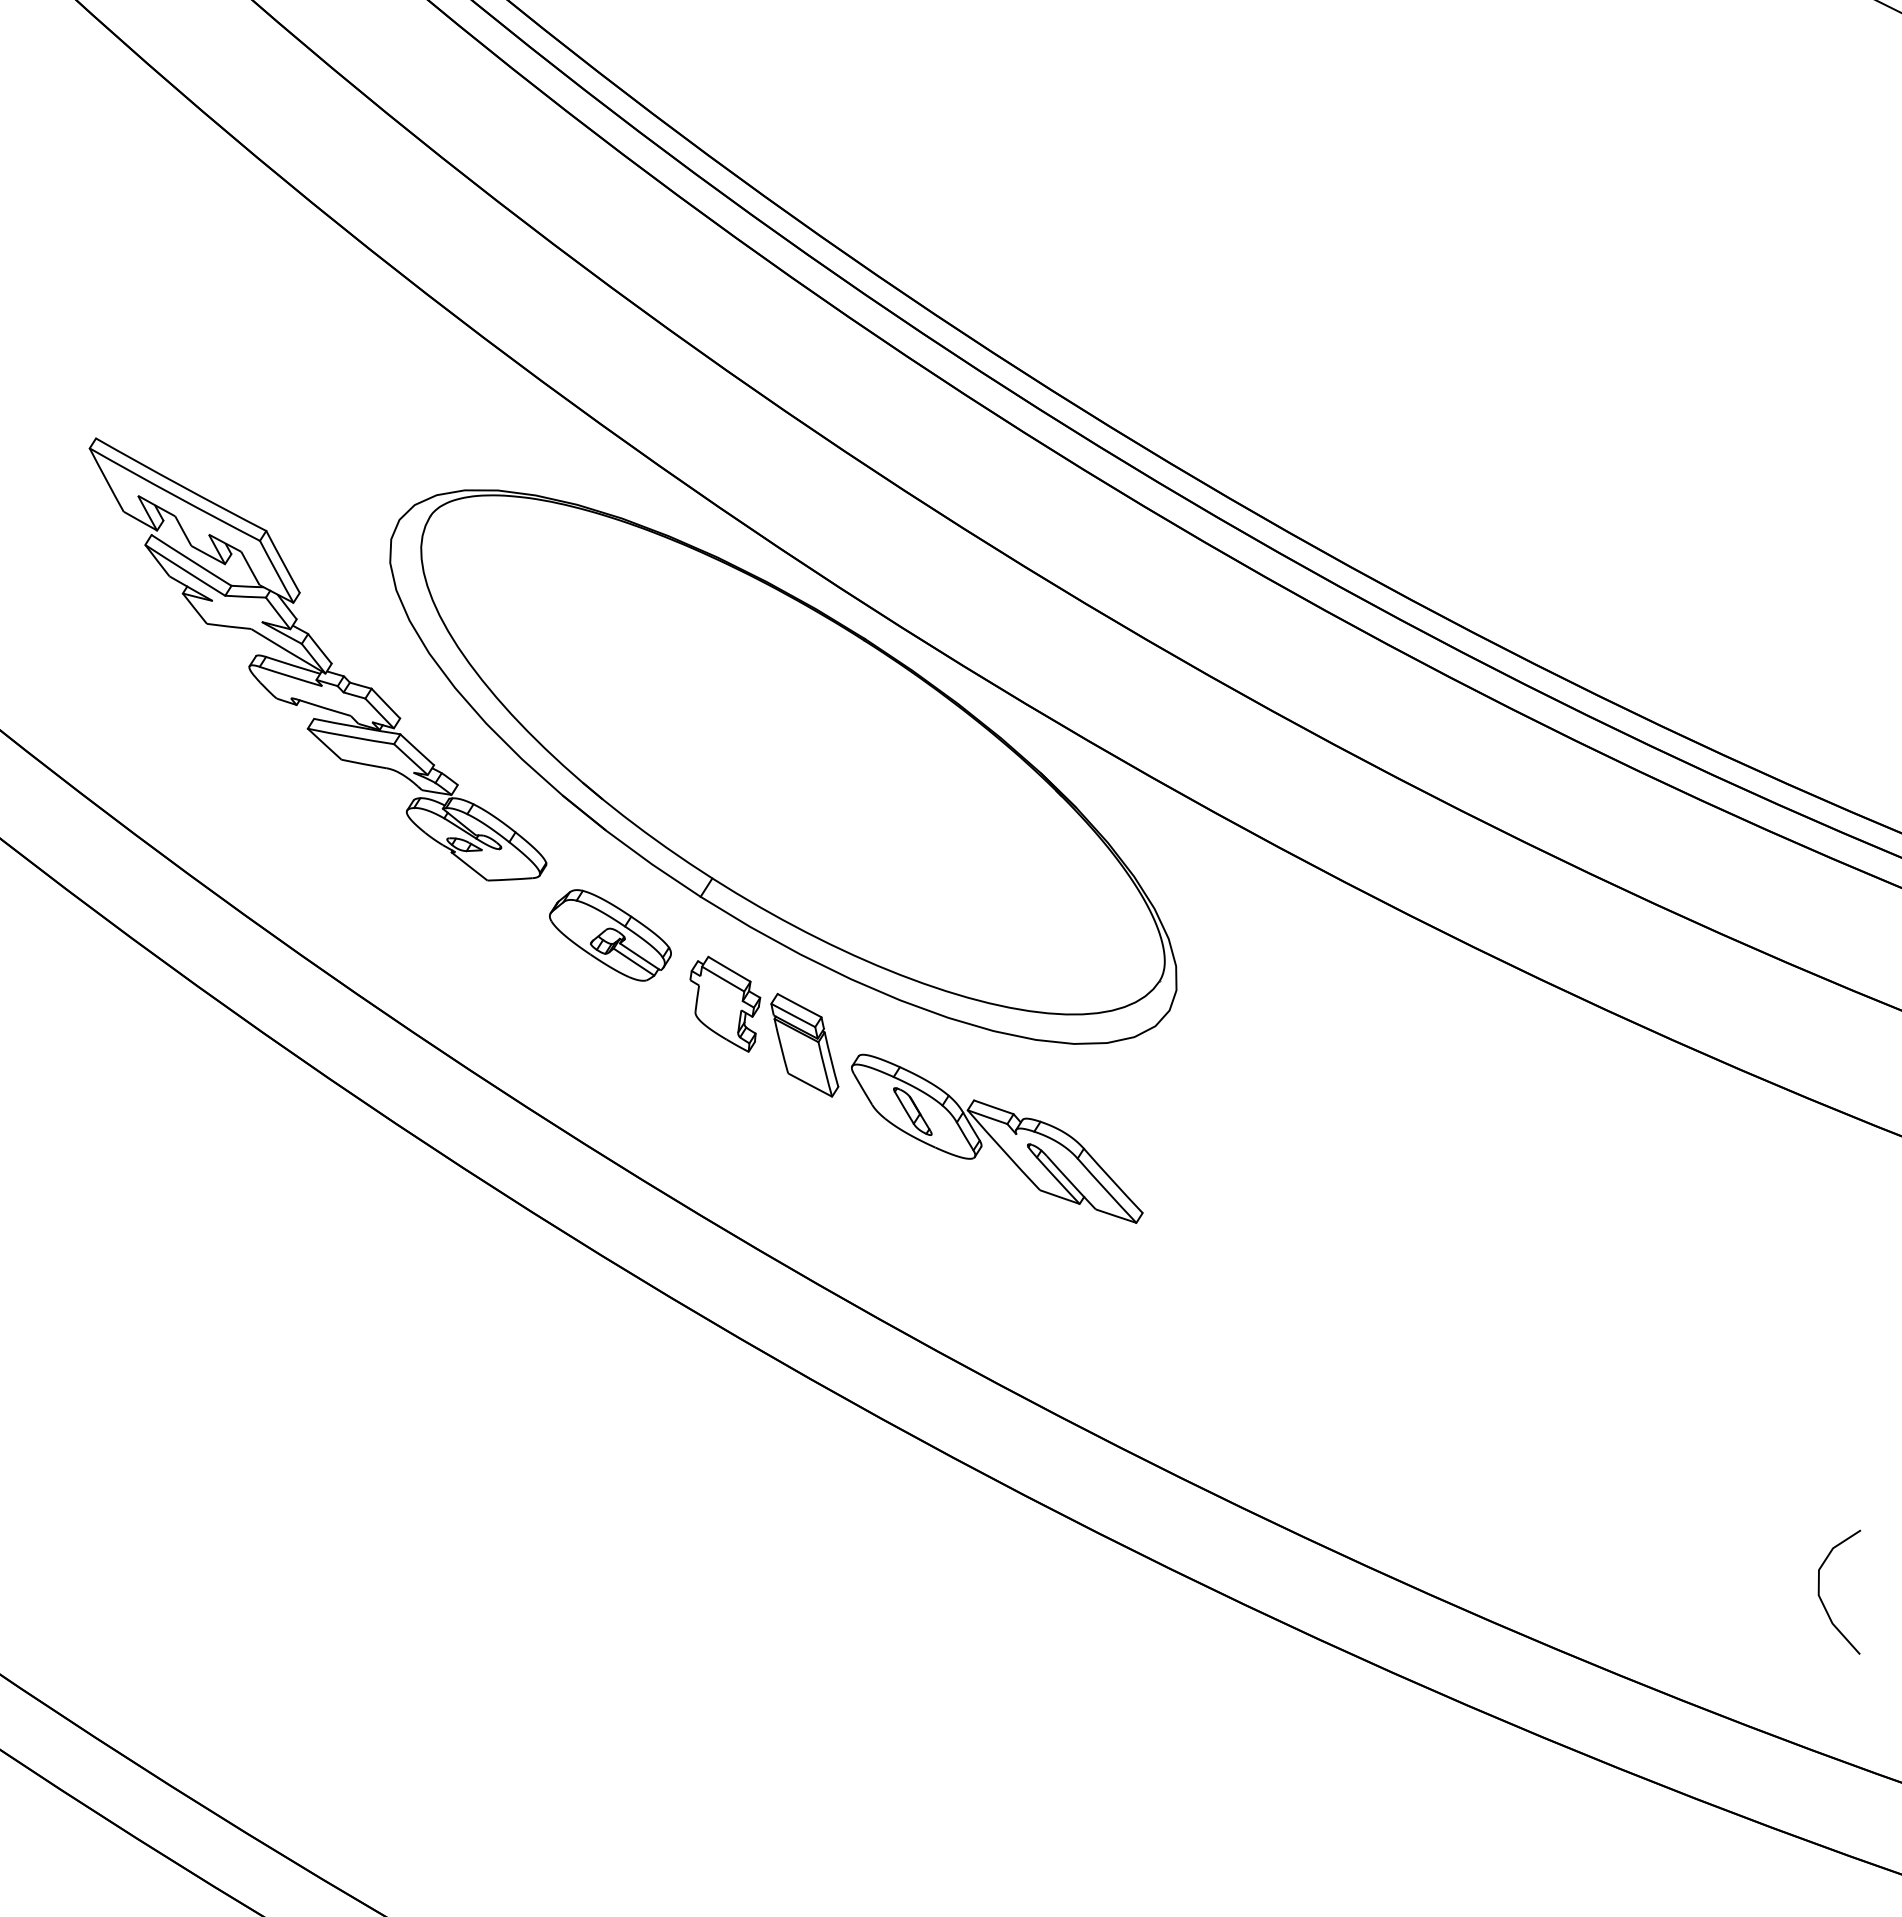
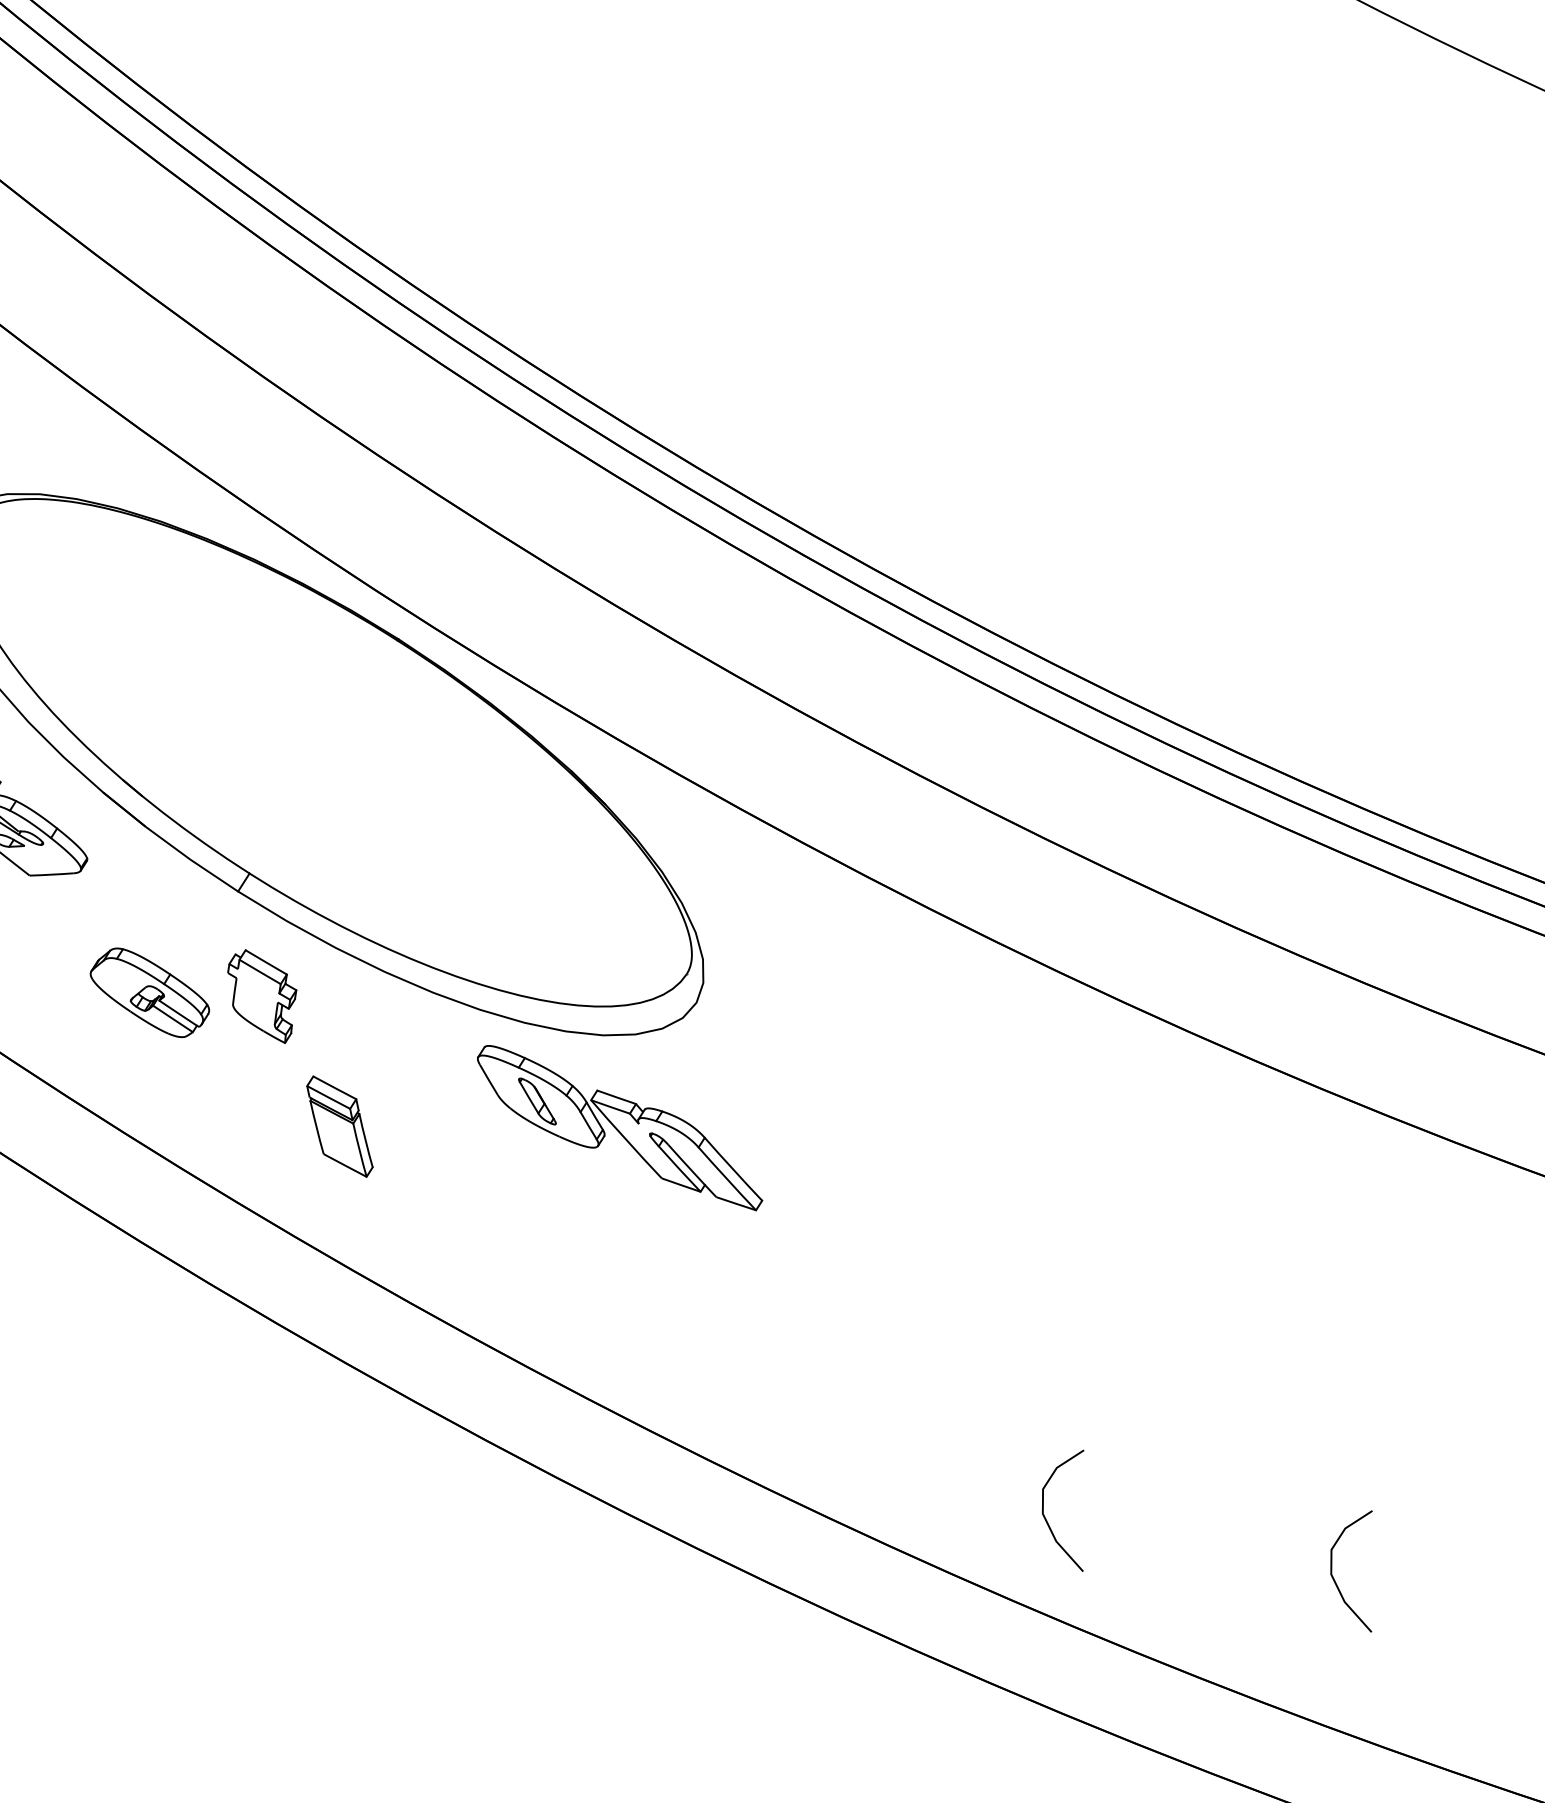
part: (610, 935) -> (149, 992), moved
part: (804, 1045) -> (339, 1126), moved
part: (997, 1138) -> (620, 1127), moved
curve: (1527, 1538) -> (1046, 1518), added

